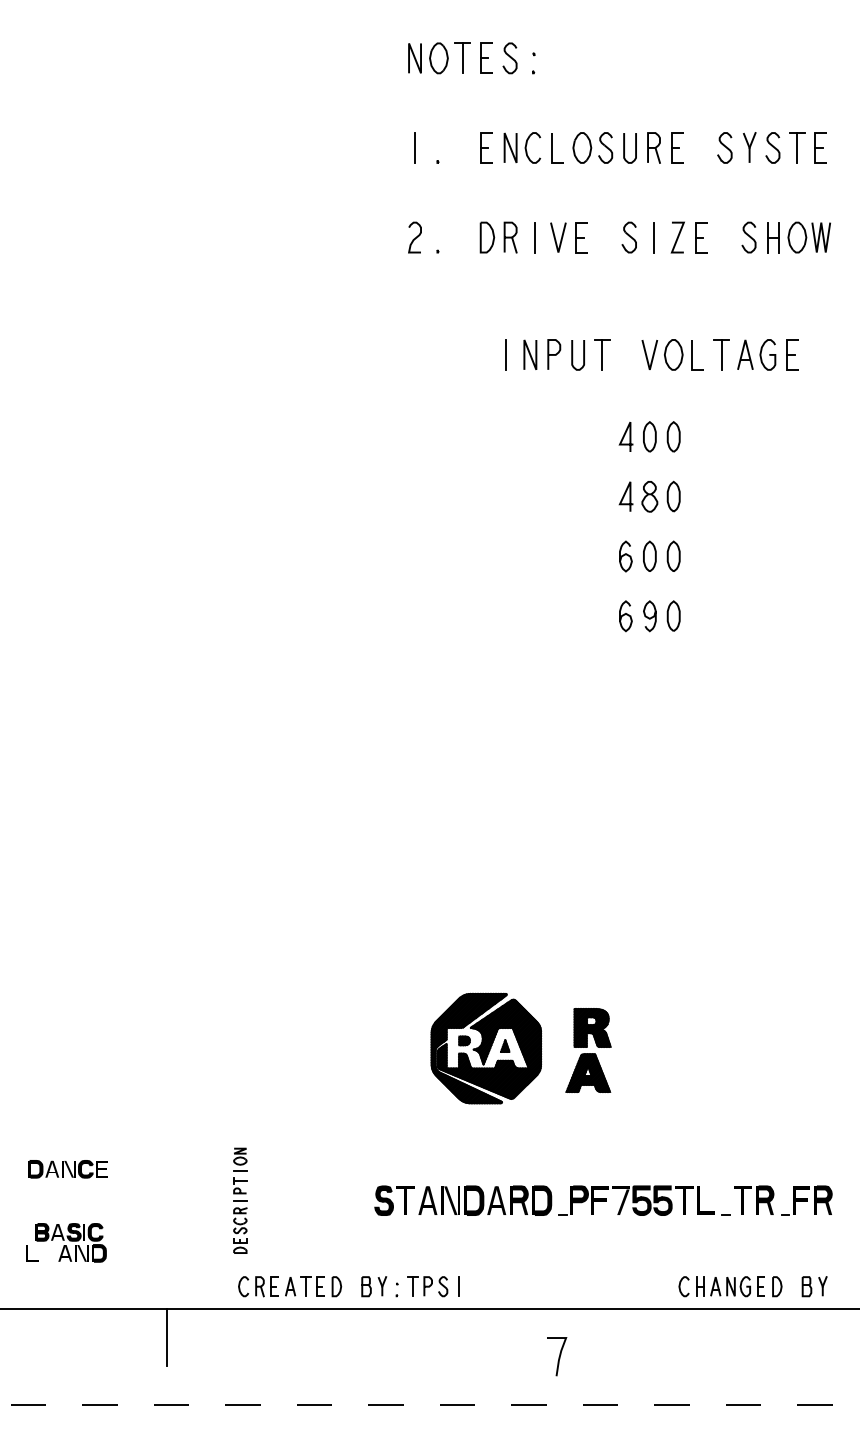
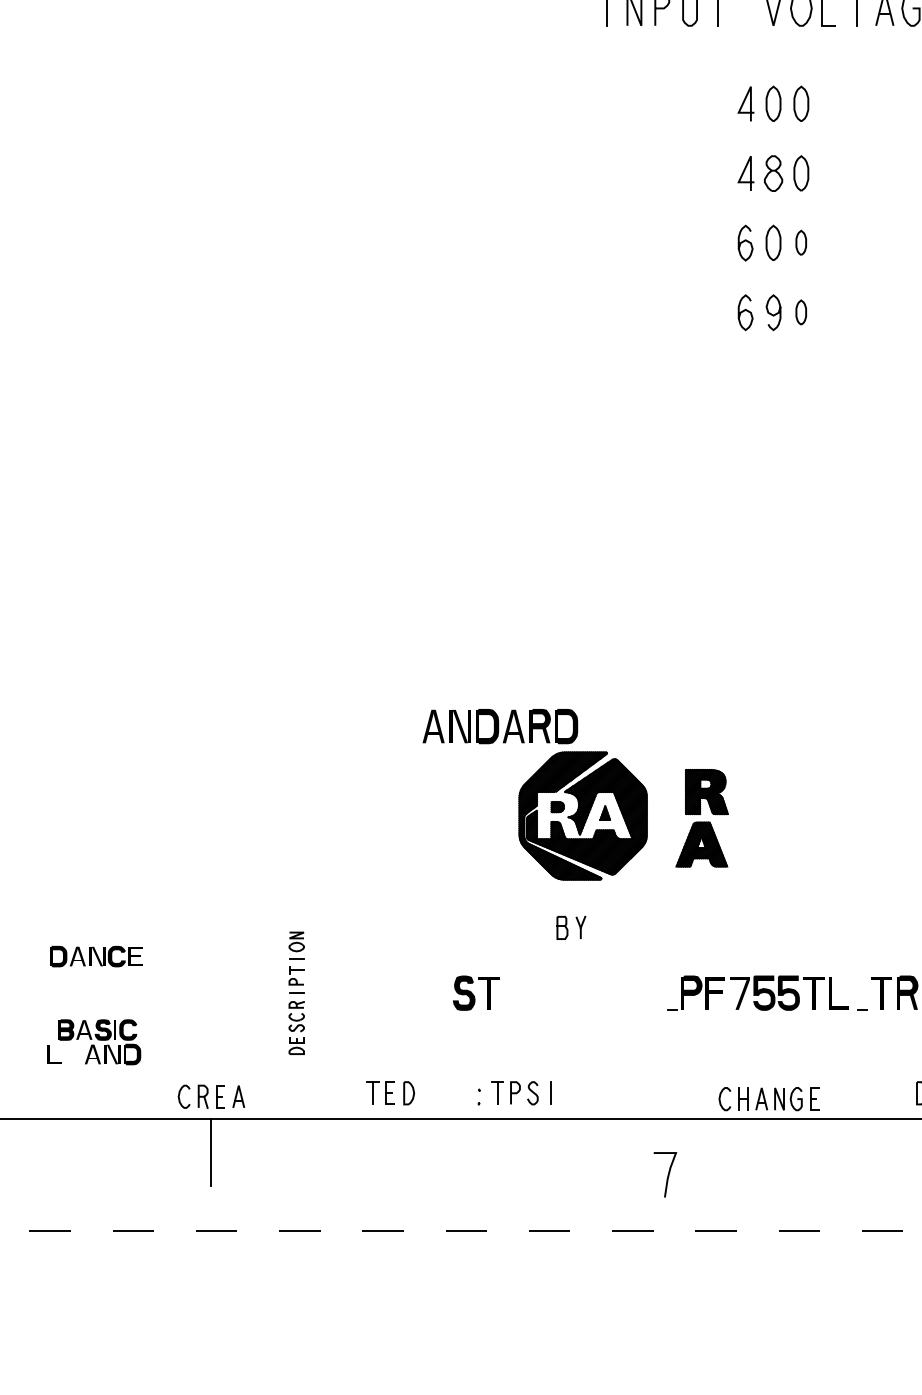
part: (673, 555) -> (801, 241), size x0.7
part: (673, 615) -> (801, 311), size x0.7
part: (485, 1200) -> (500, 726), moved
part: (267, 1286) -> (211, 1096), moved
part: (374, 1286) -> (571, 927), moved
part: (721, 1286) -> (768, 1098), moved

